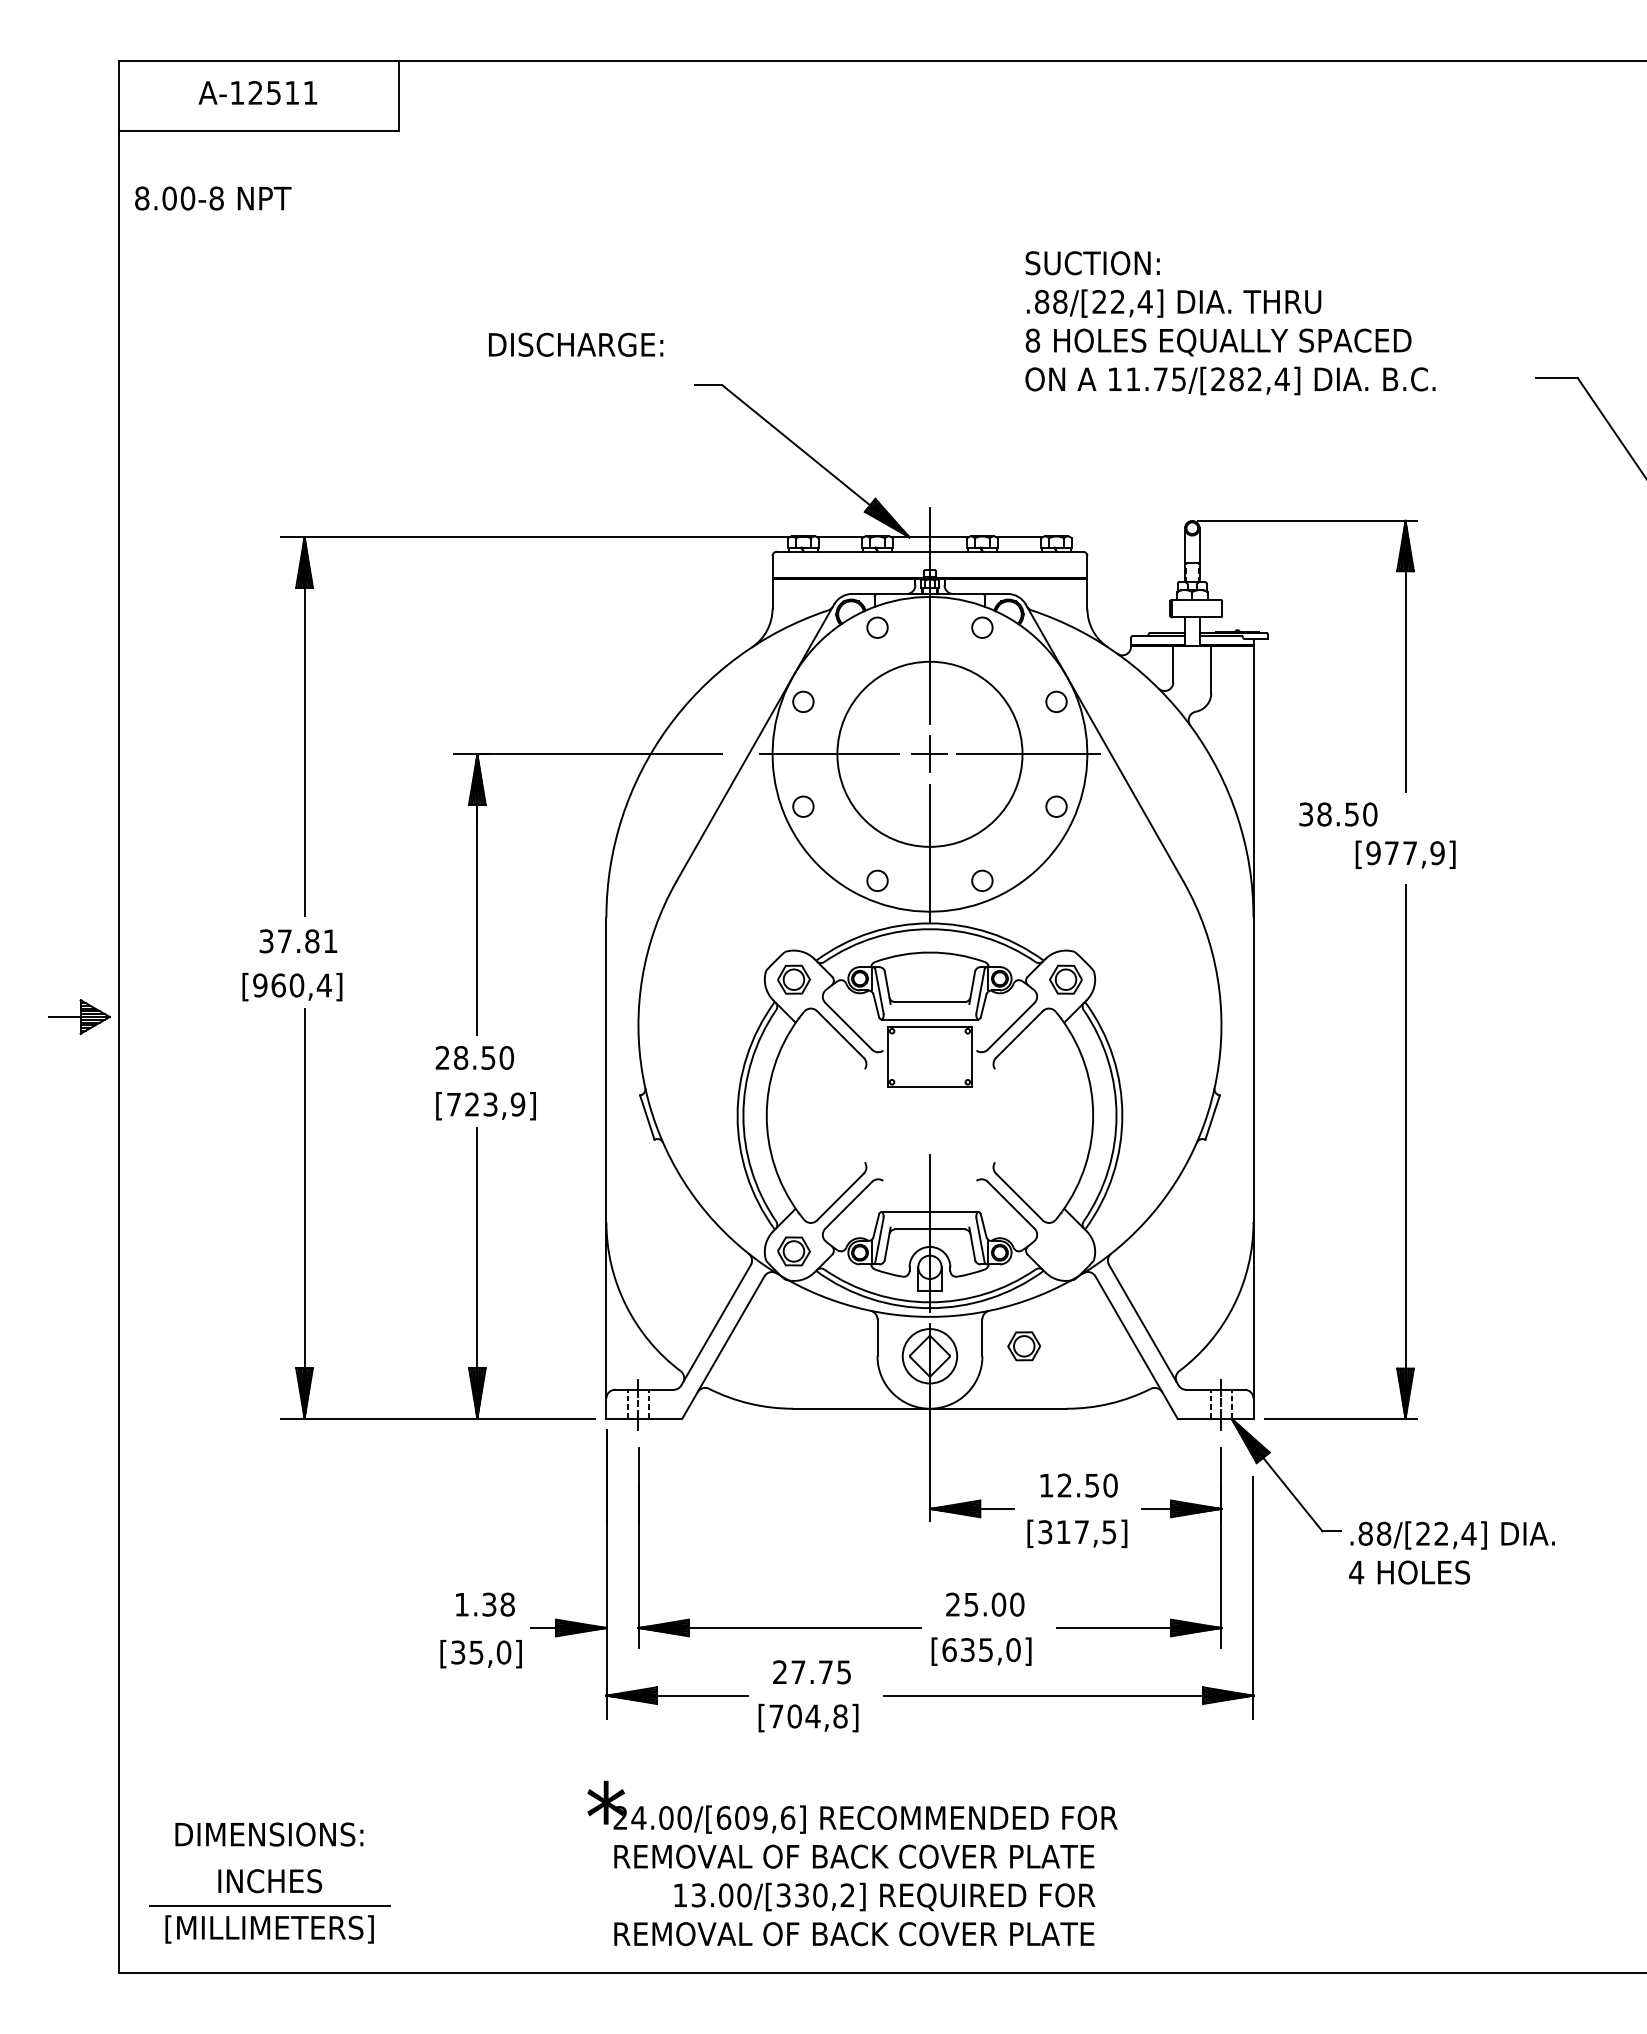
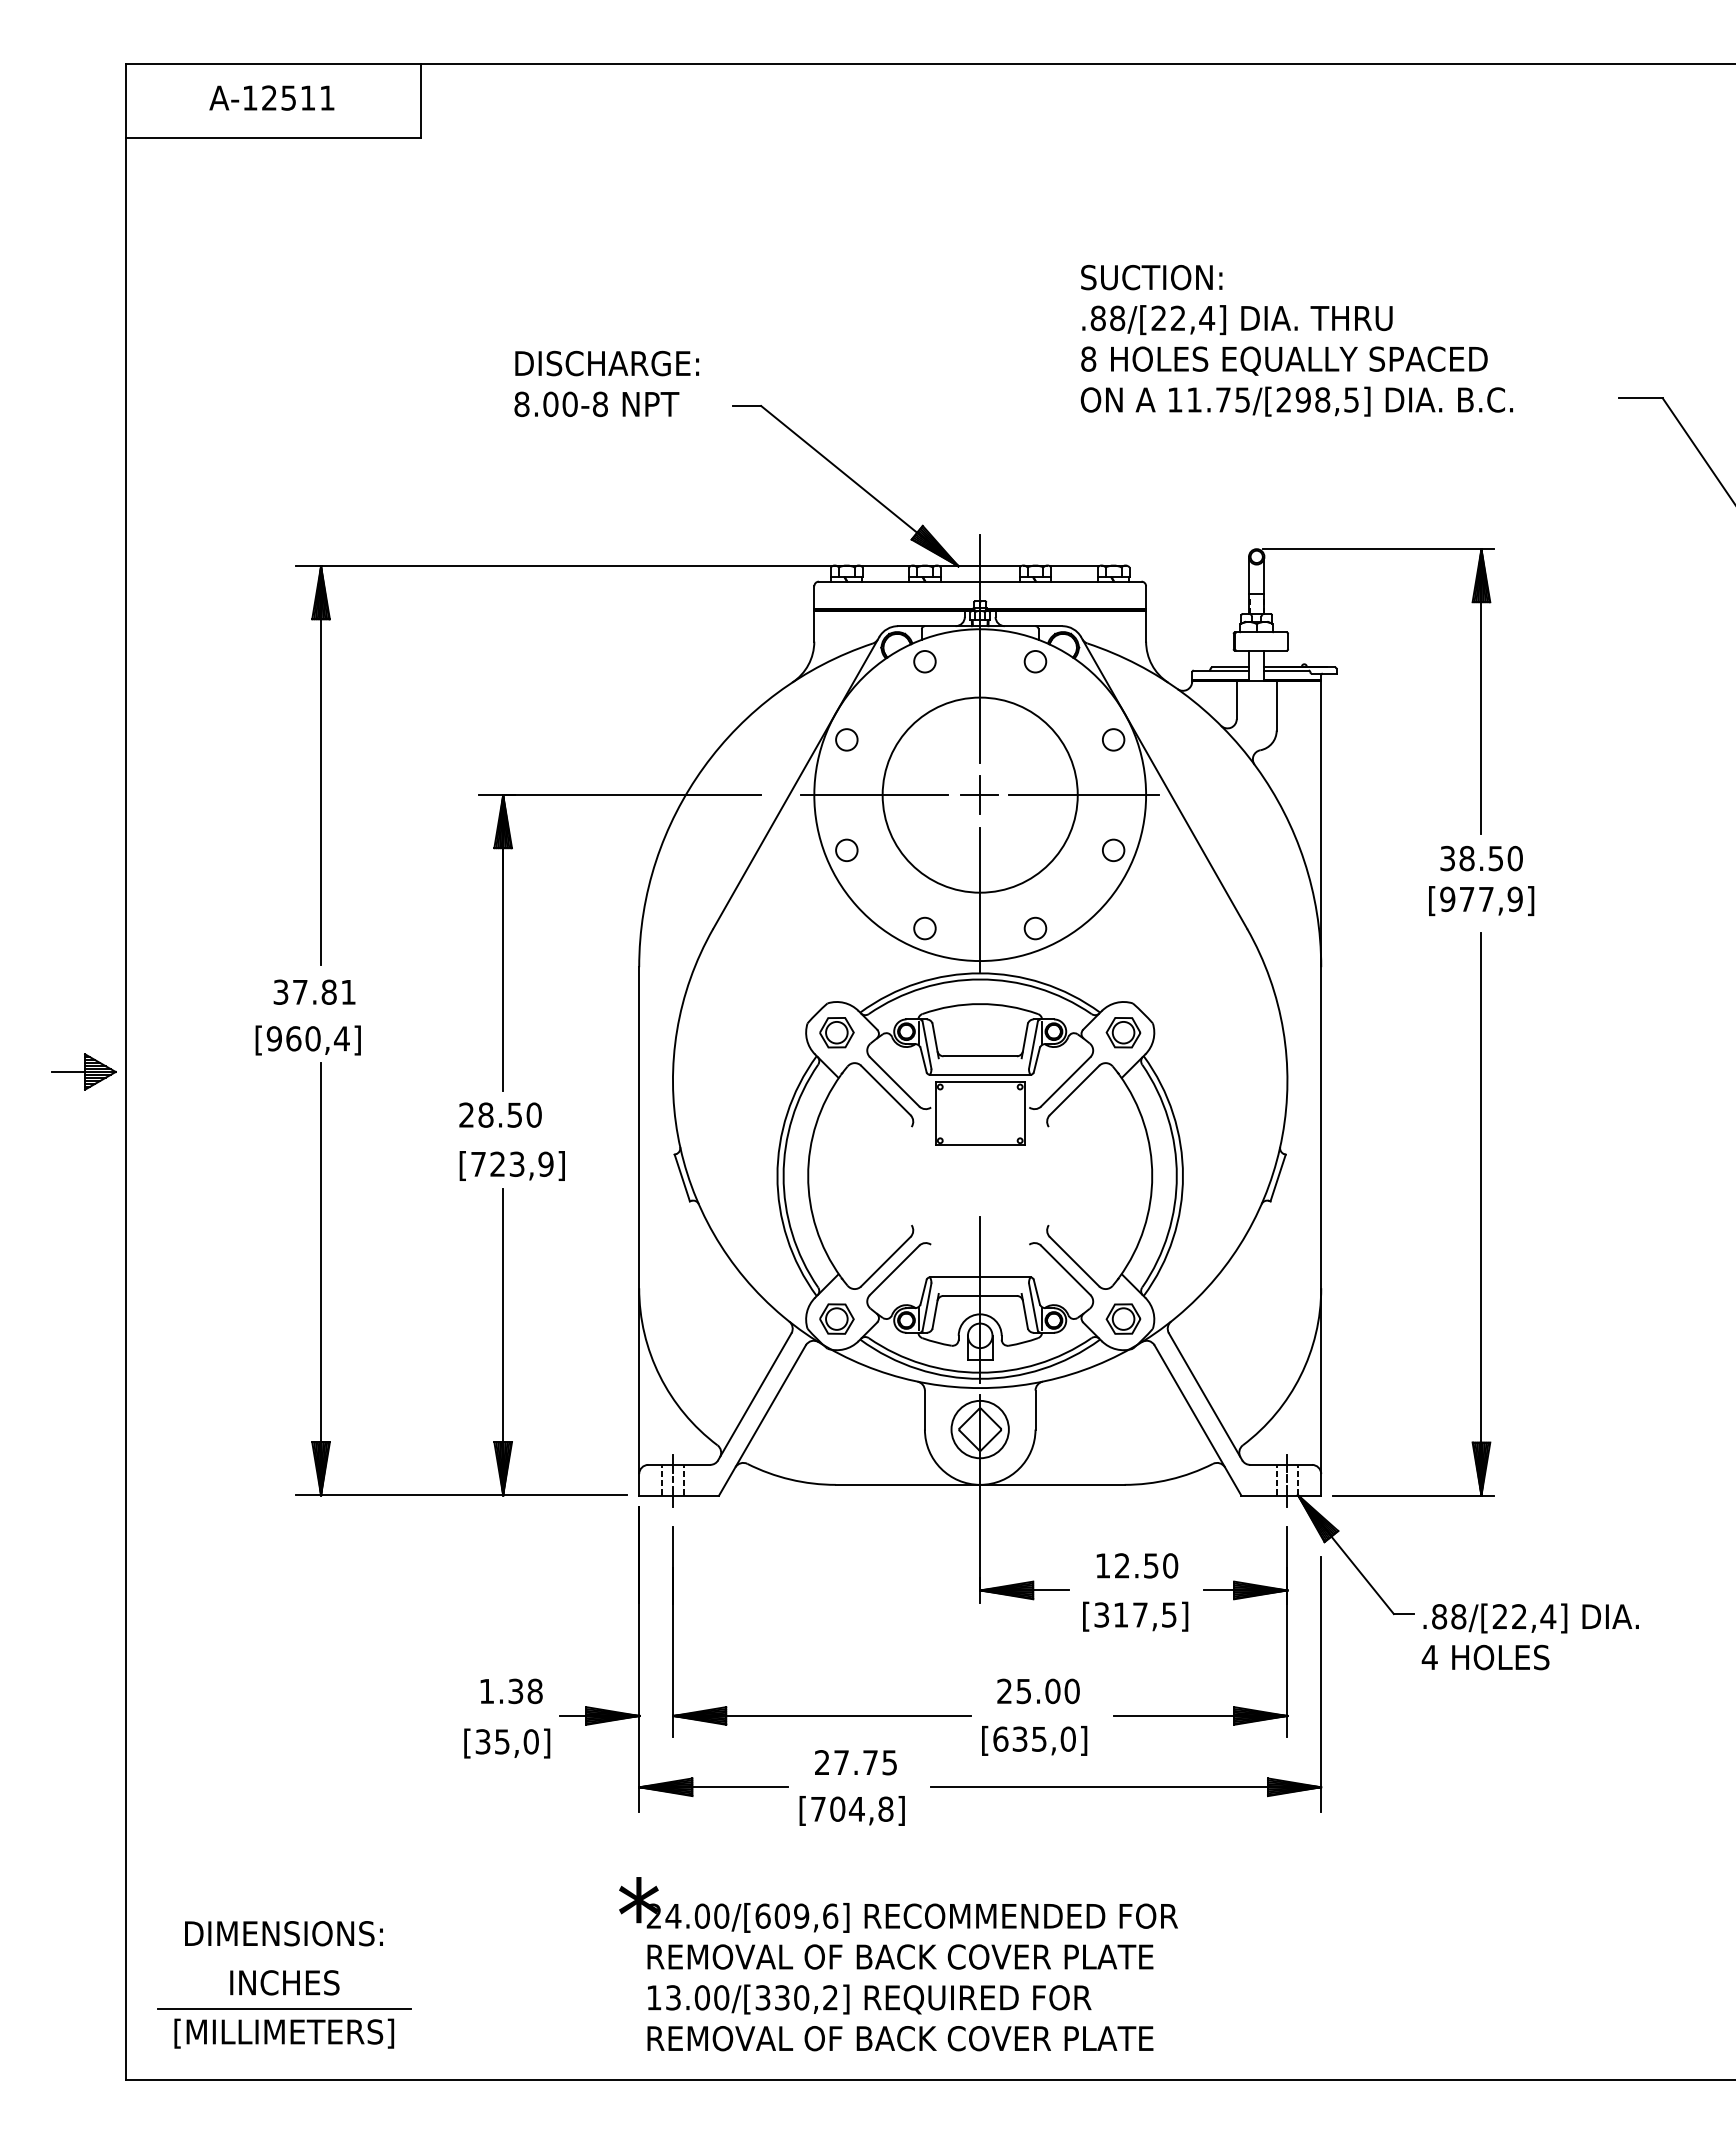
text: (212, 197) -> (596, 403), moved
text: (1259, 378) -> (1327, 399), 11.75/[282,4] -> 11.75/[298,5]
text: (1338, 814) -> (1481, 858), moved
part: (1024, 1345) -> (1123, 1318), moved
text: (884, 1897) -> (869, 1999), moved

